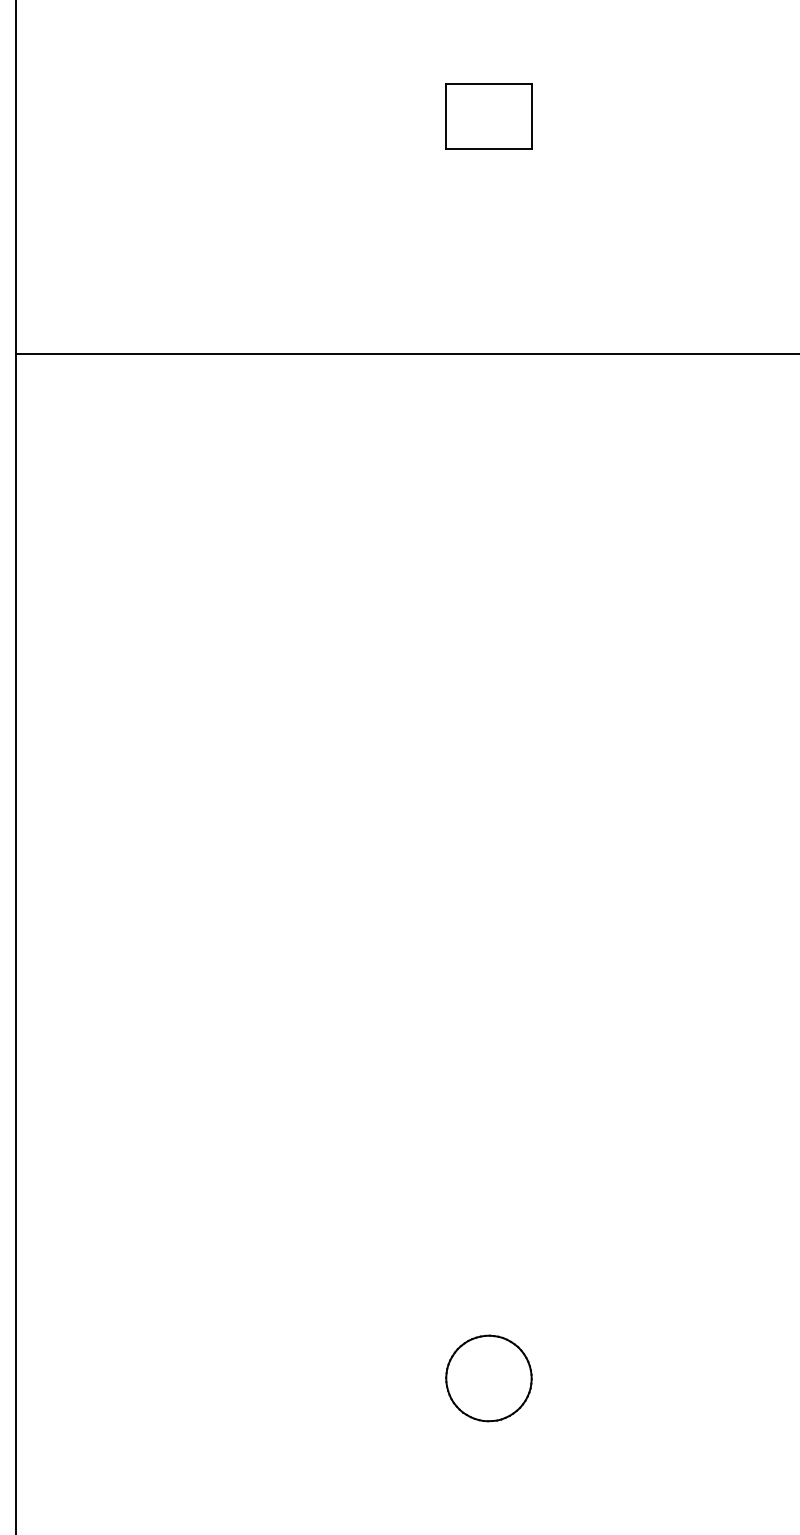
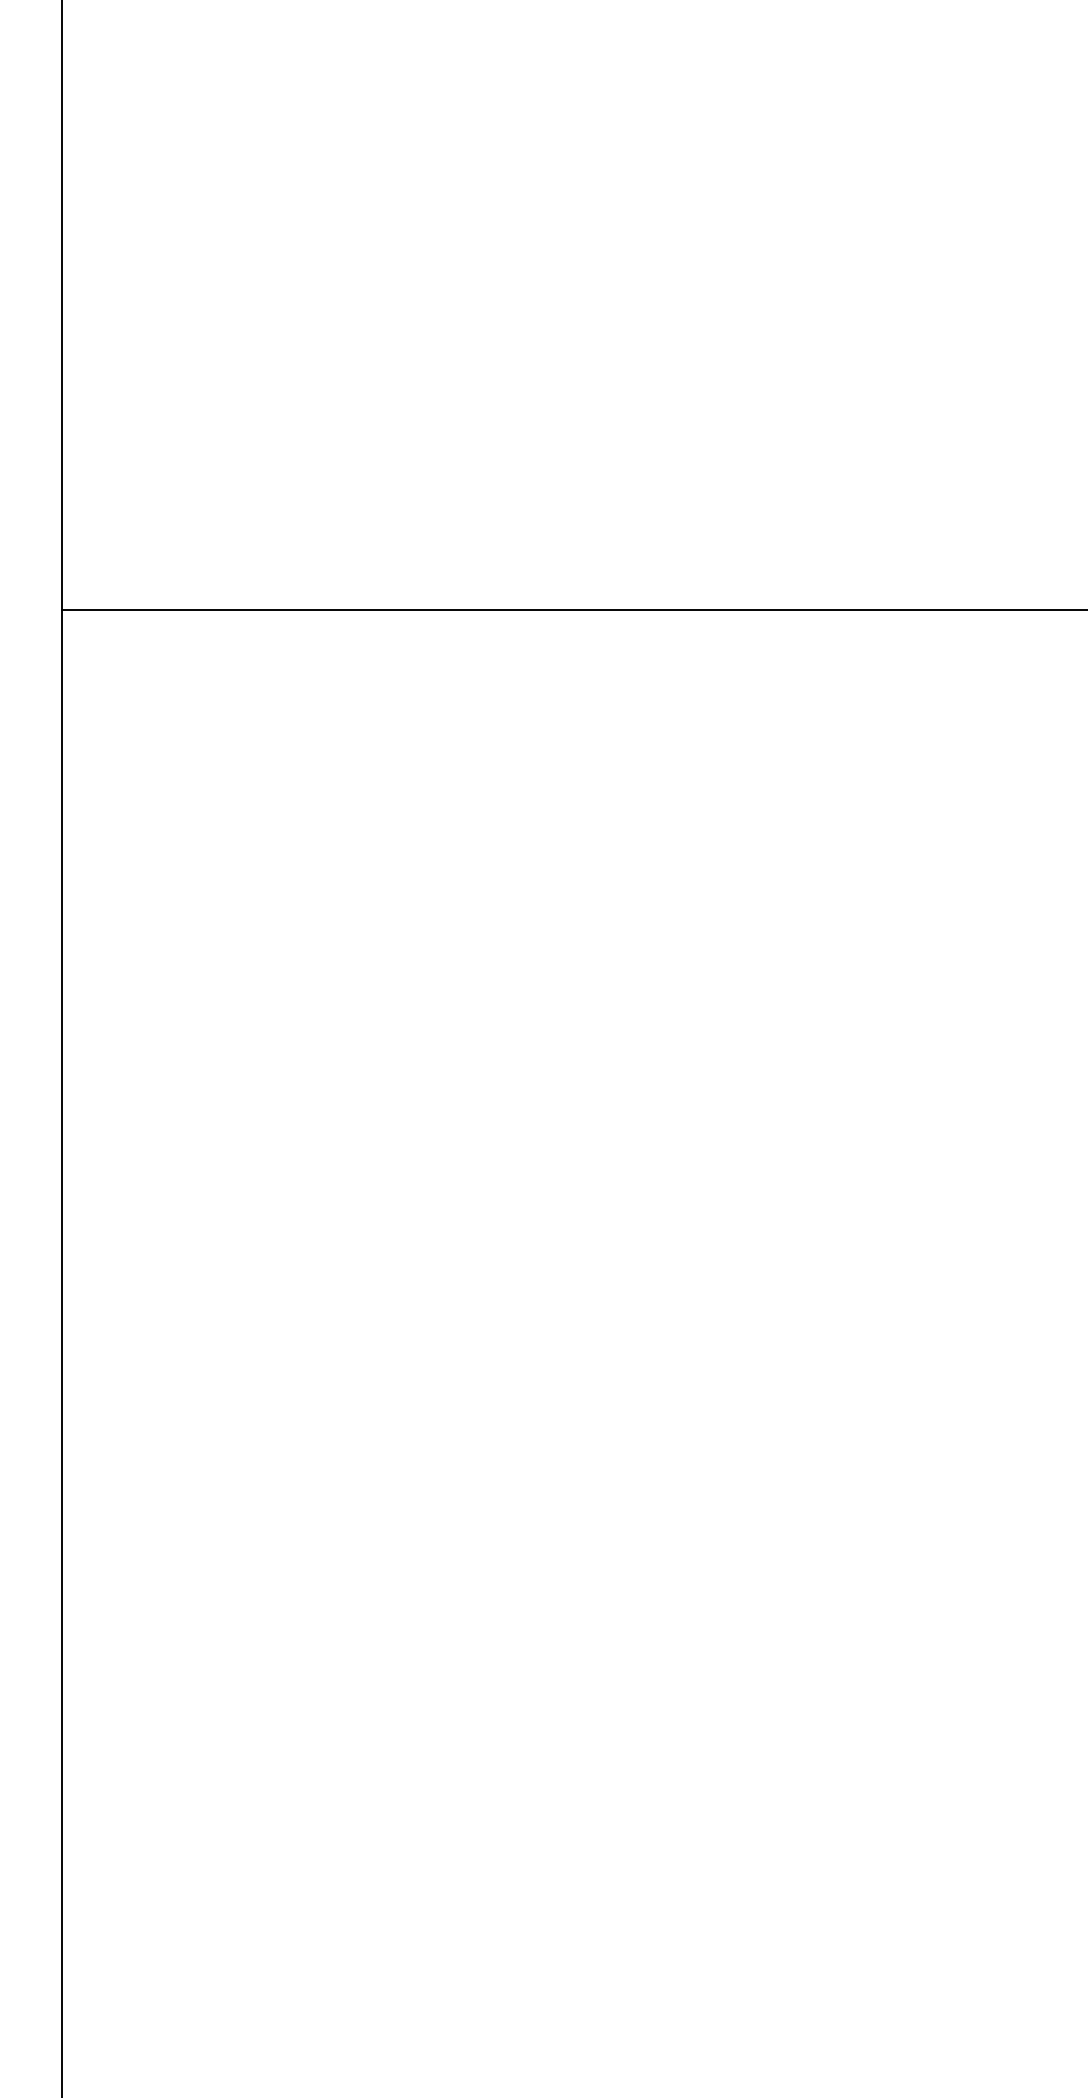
part: (488, 115) -> (698, 288), removed
part: (488, 1377) -> (698, 1990), removed

